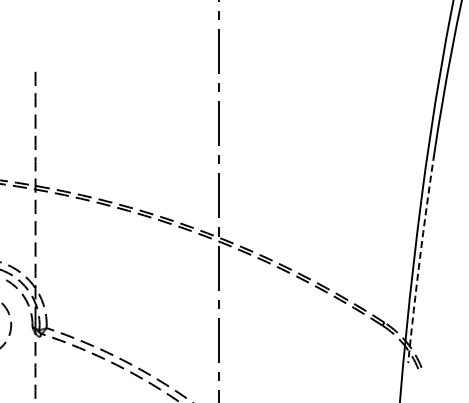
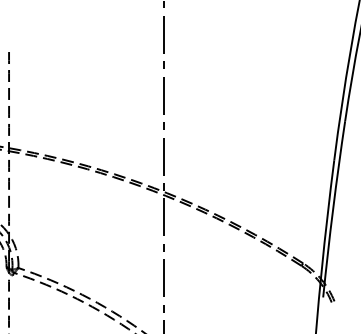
arc: (419, 258) -> (332, 209), dashed -> solid

